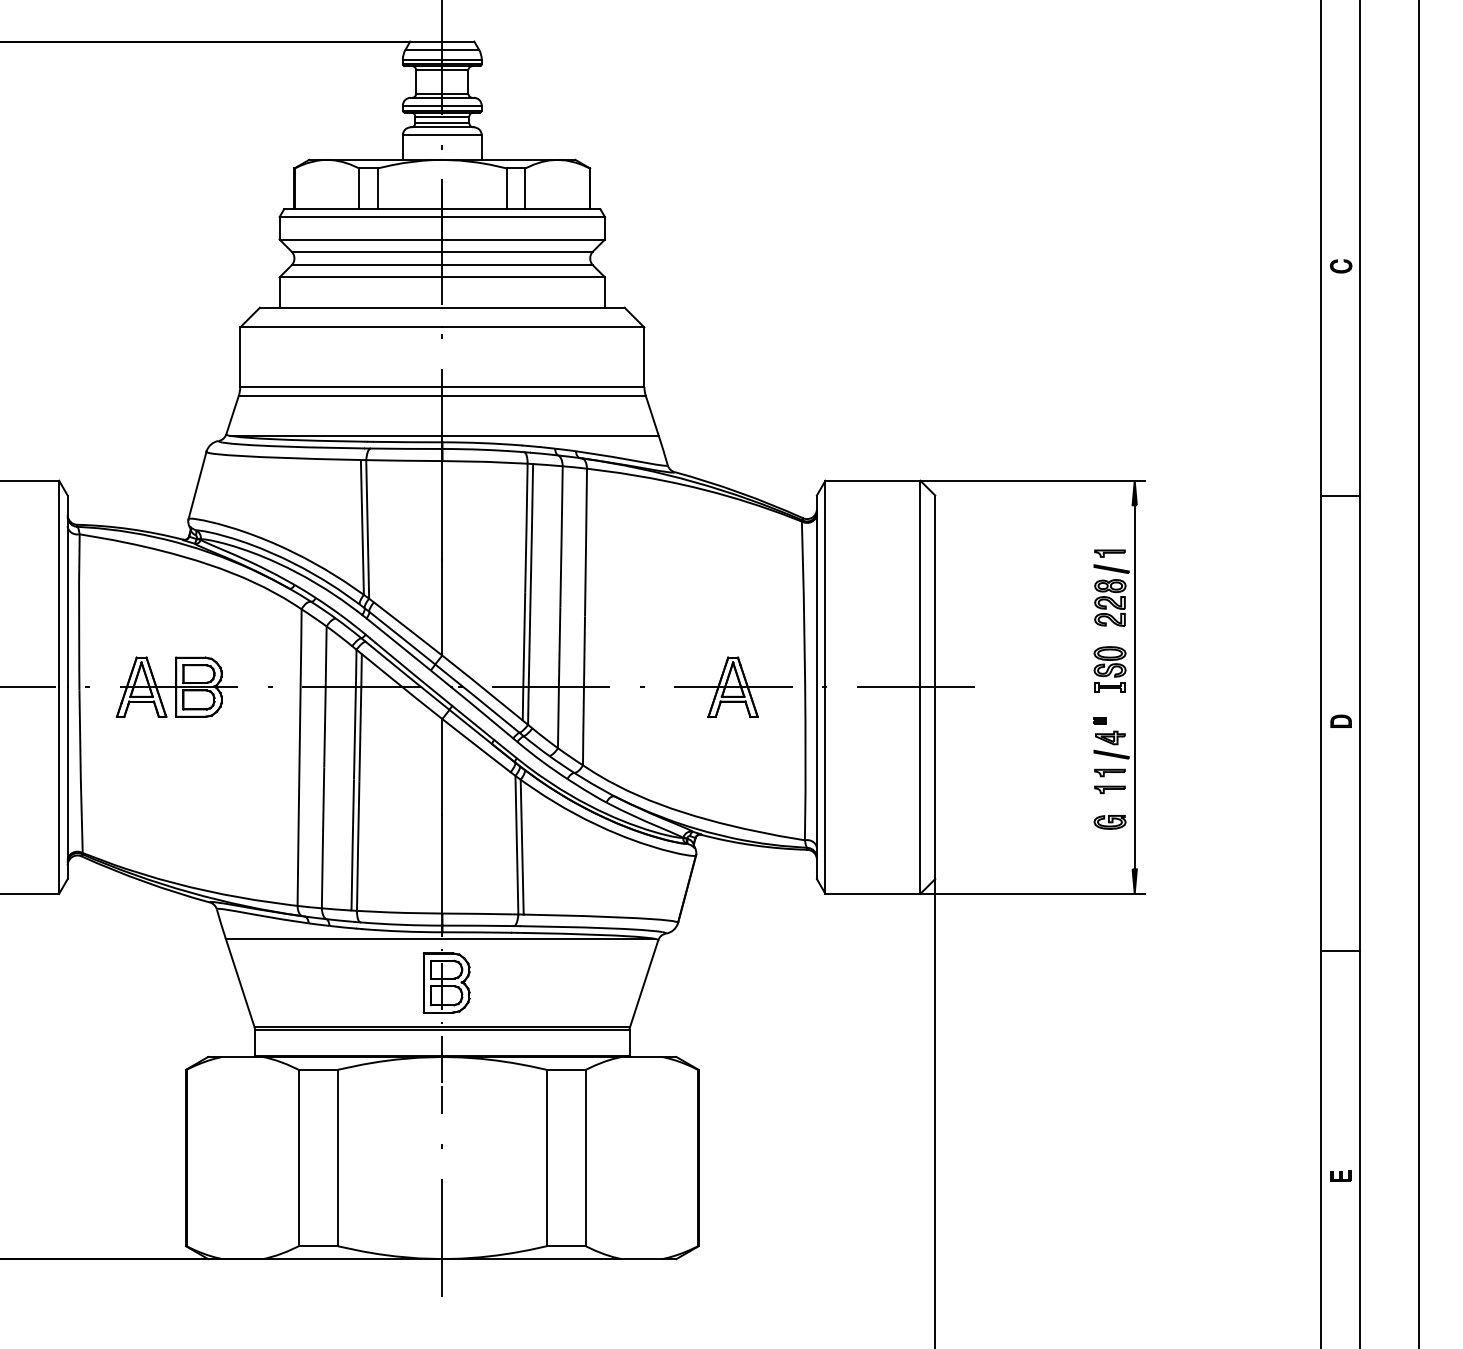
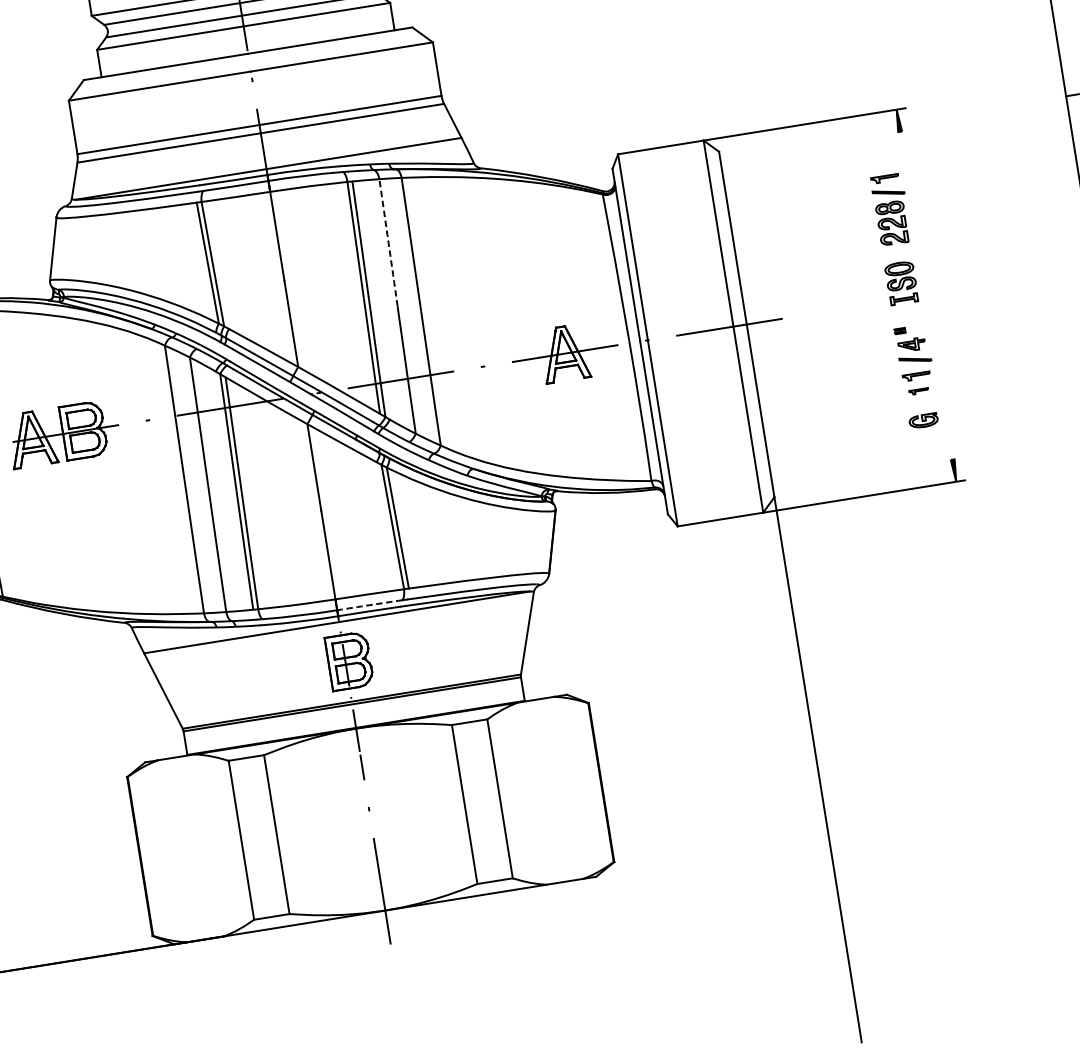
arc: (561, 536) -> (388, 242), solid -> dashed
line: (1134, 687) -> (926, 295), removed
part: (1109, 789) -> (918, 391), size x0.7
arc: (478, 925) -> (369, 604), solid -> dashed

